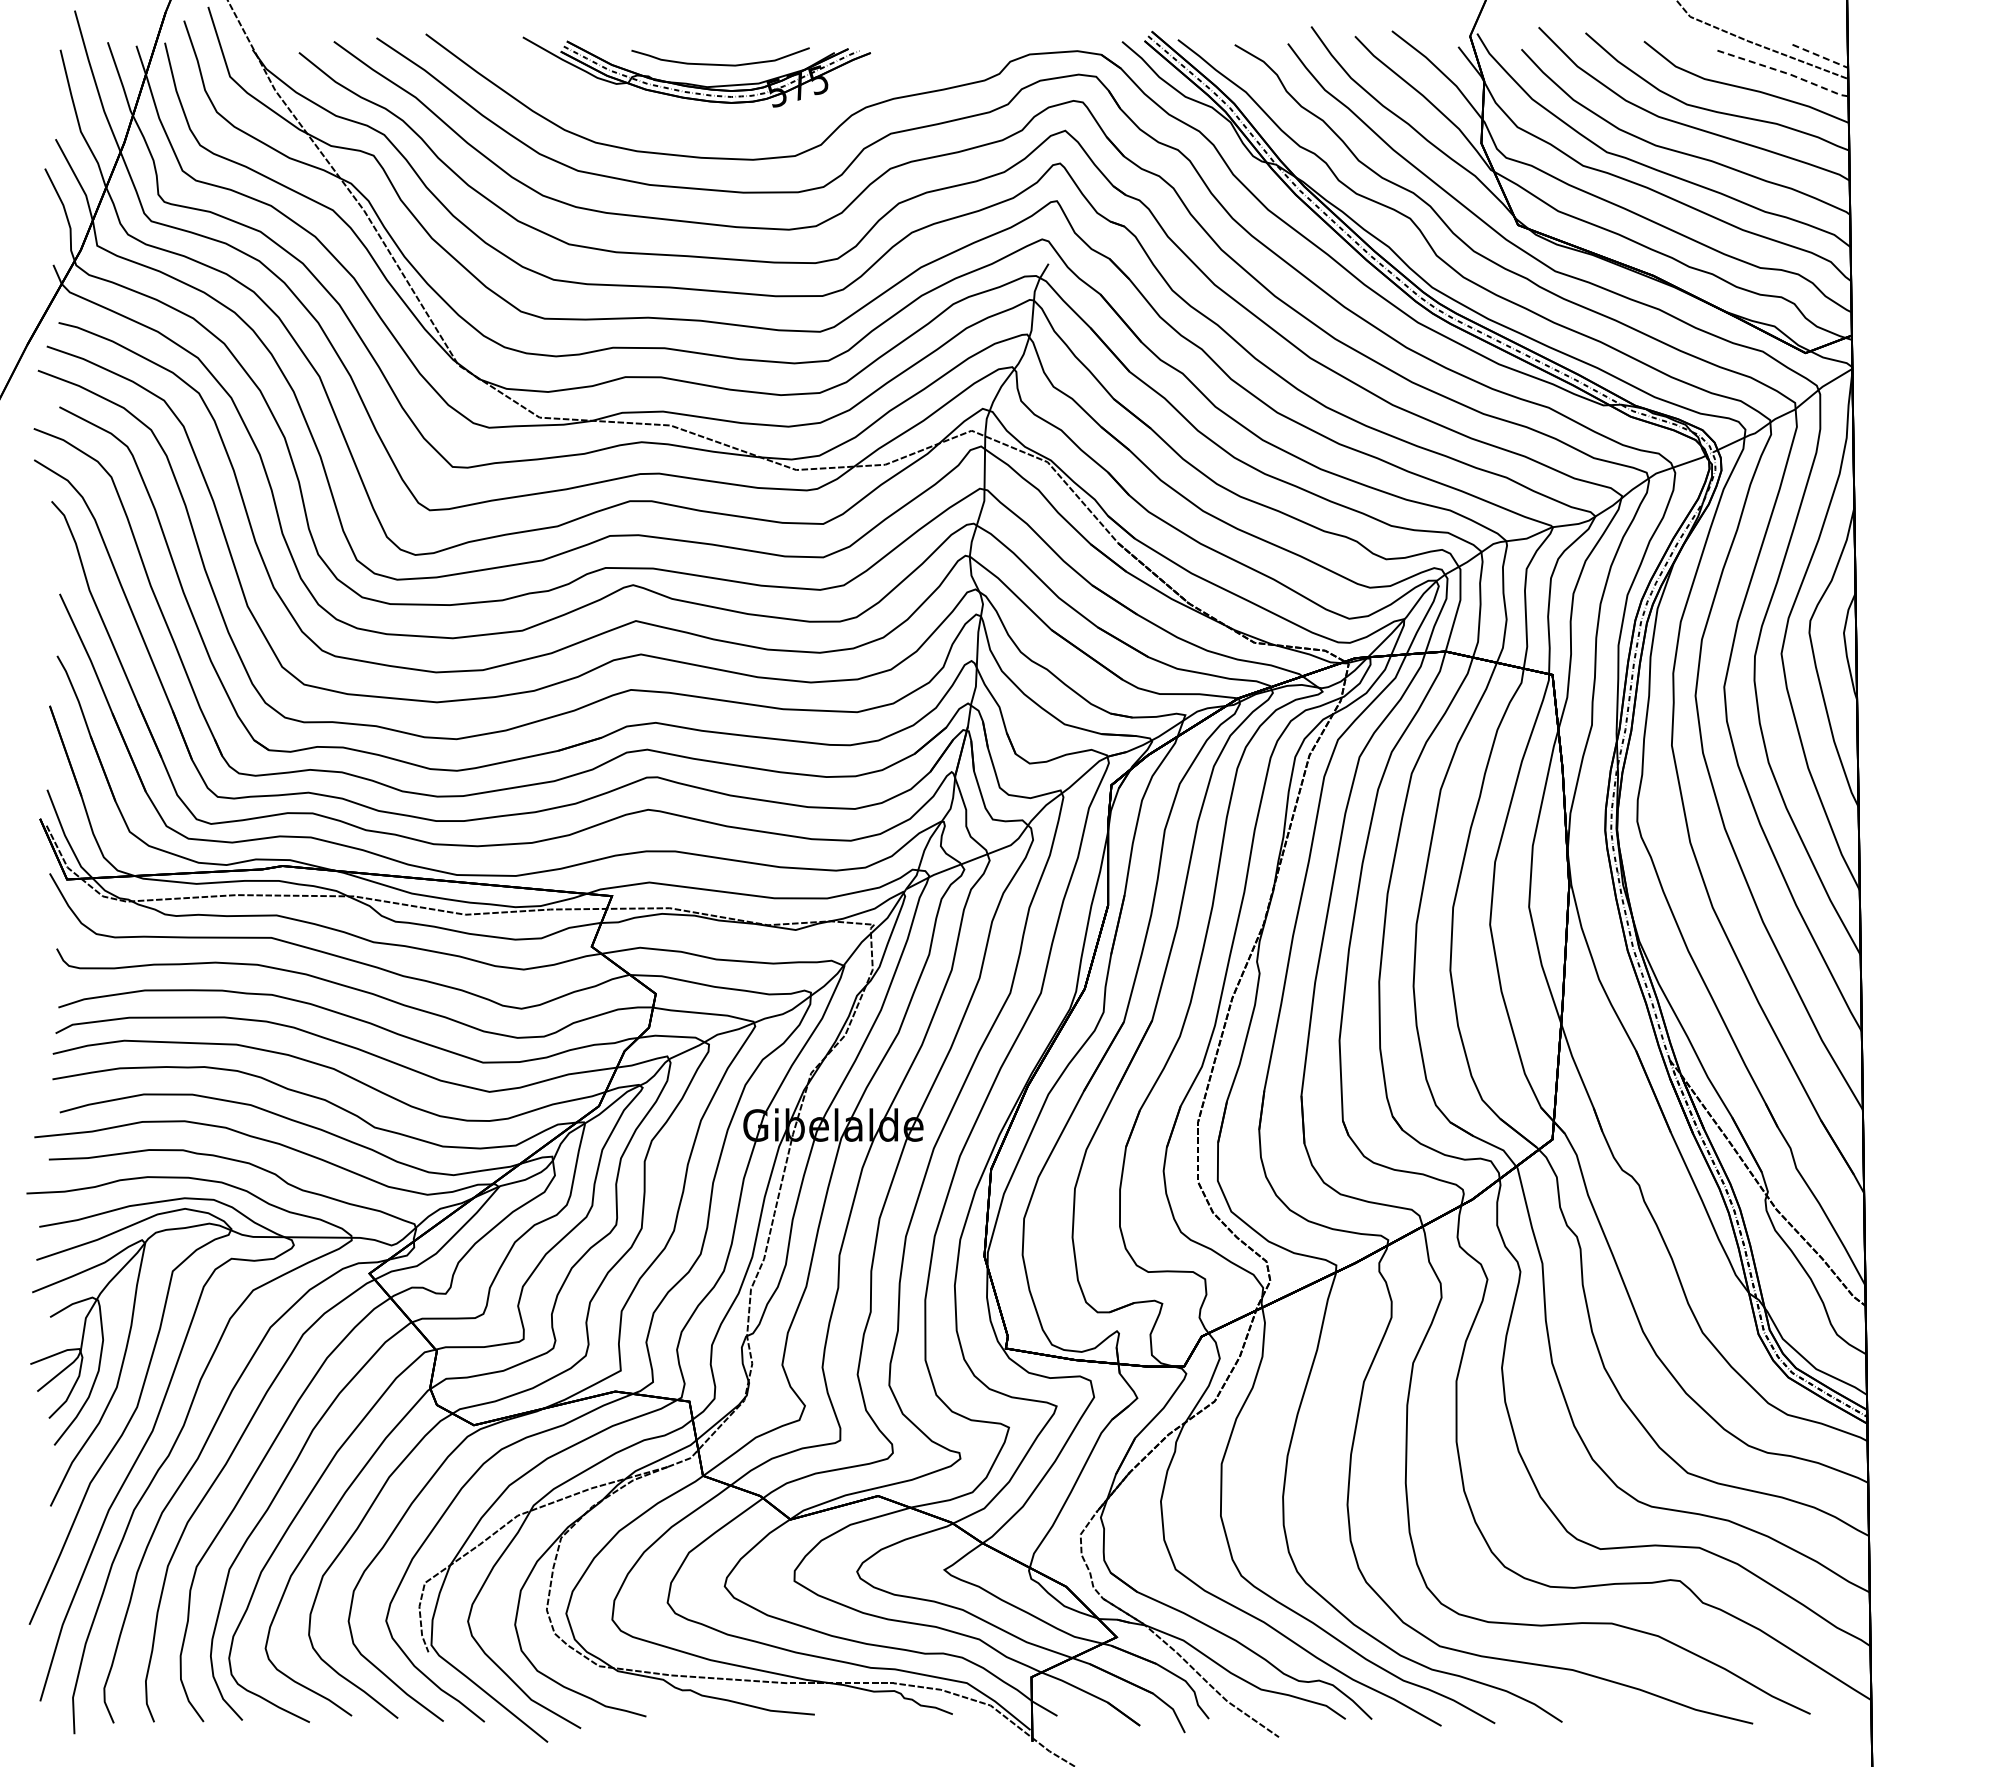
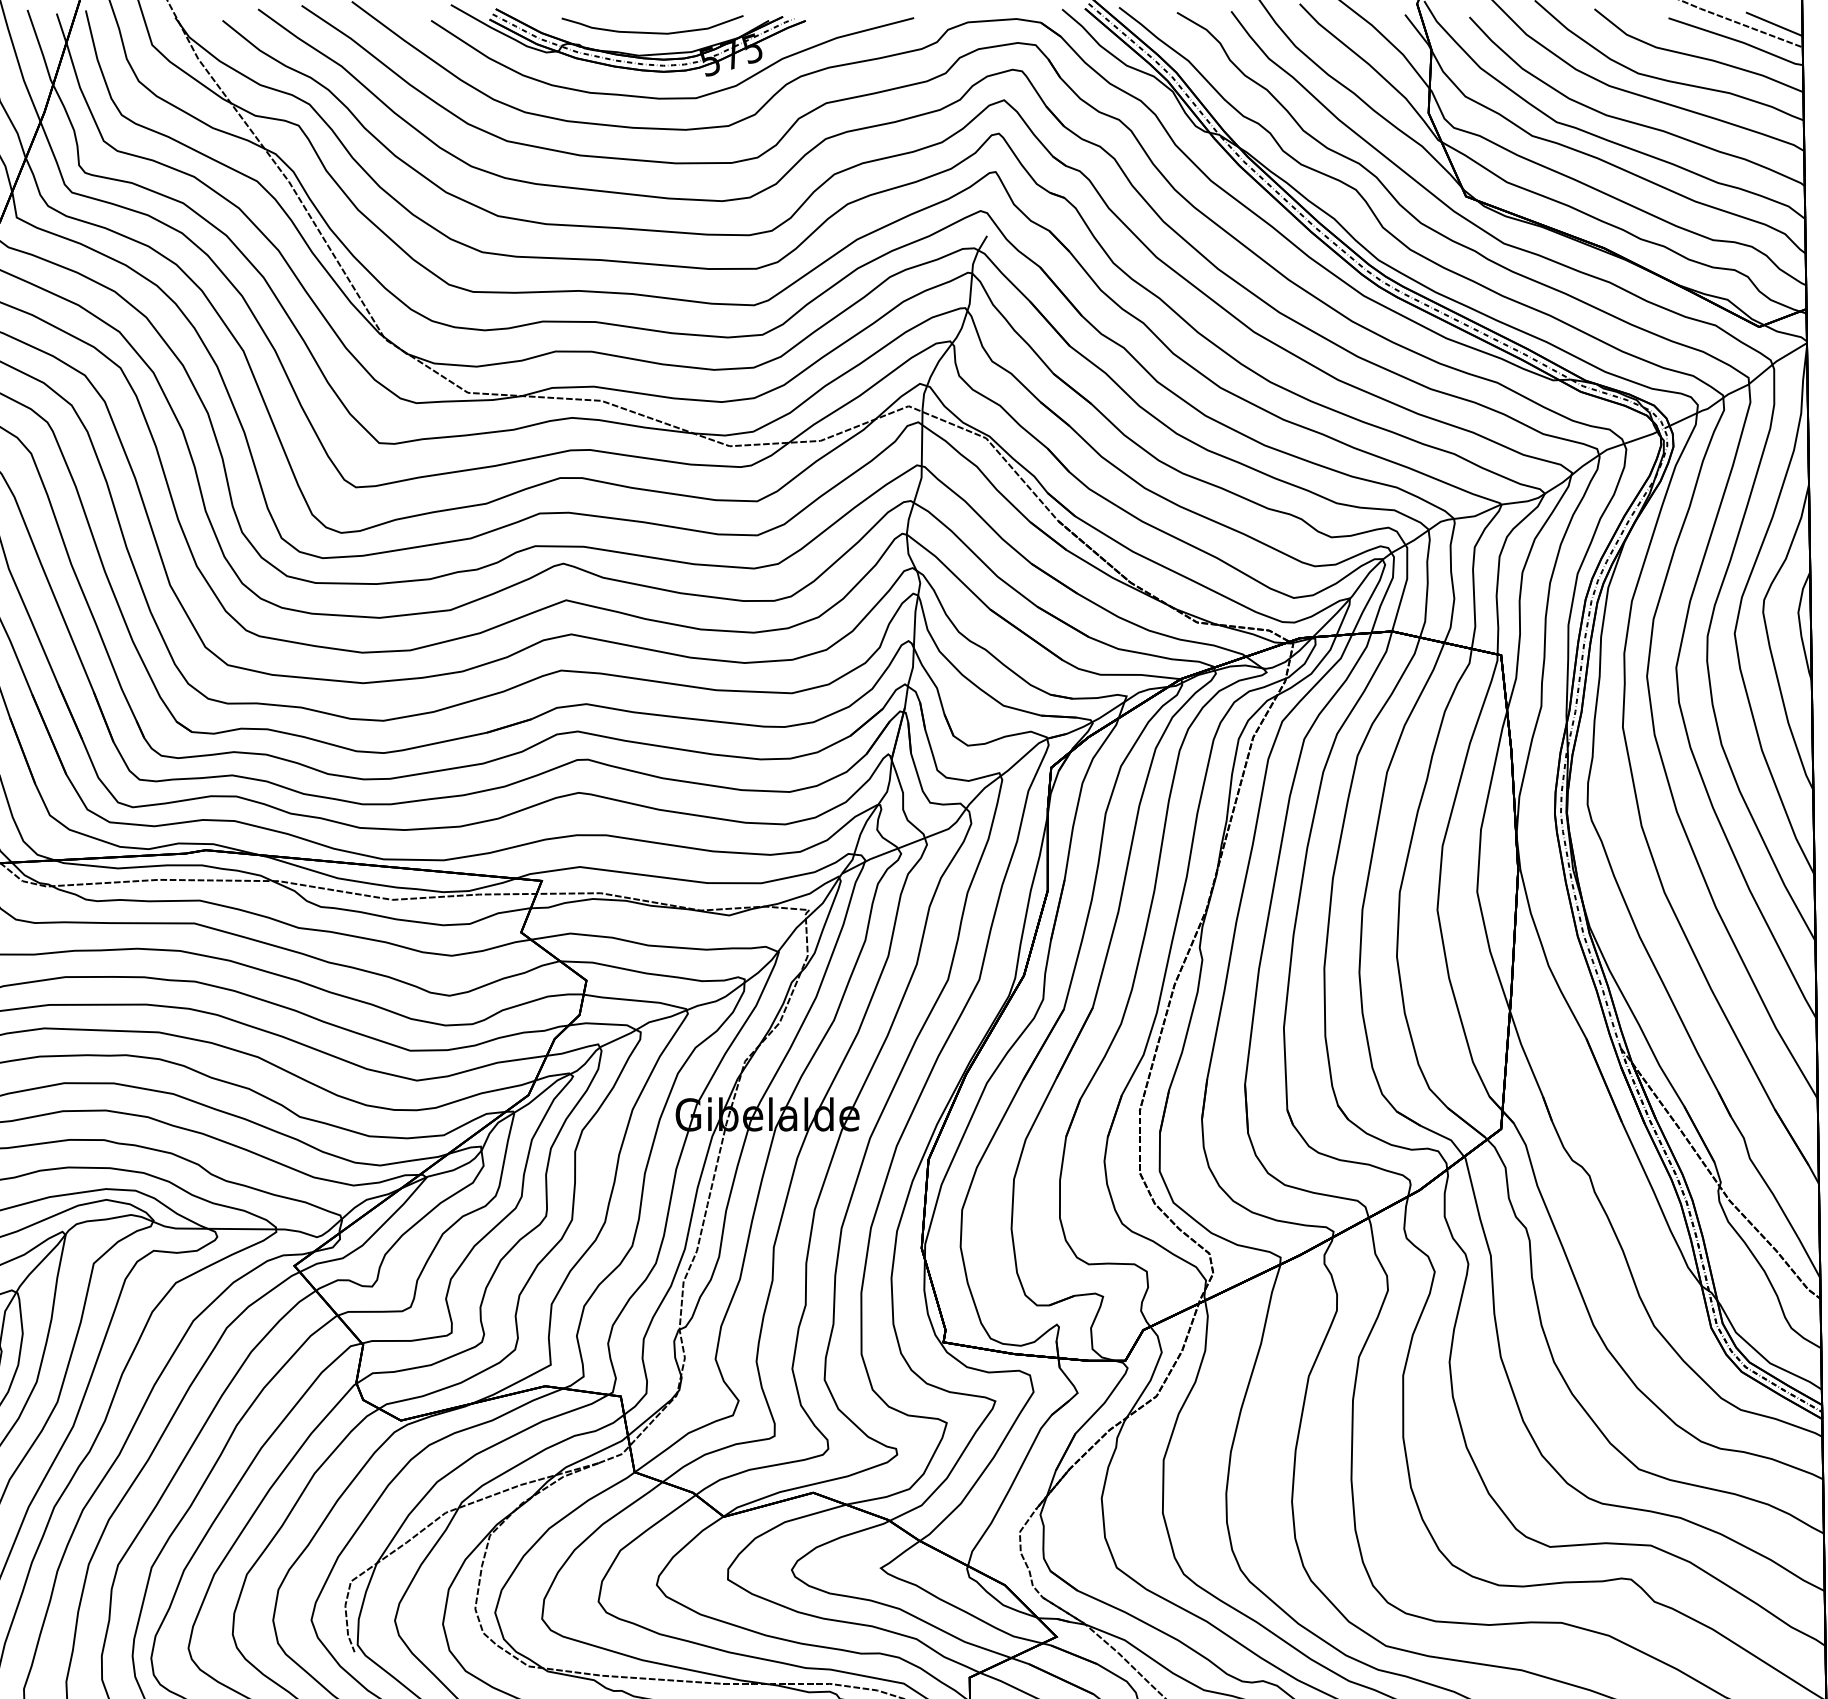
line: (1820, 56) -> (1774, 24), dashed -> solid
line: (1783, 72) -> (1736, 40), dashed -> solid
curve: (740, 128) -> (672, 97), added

